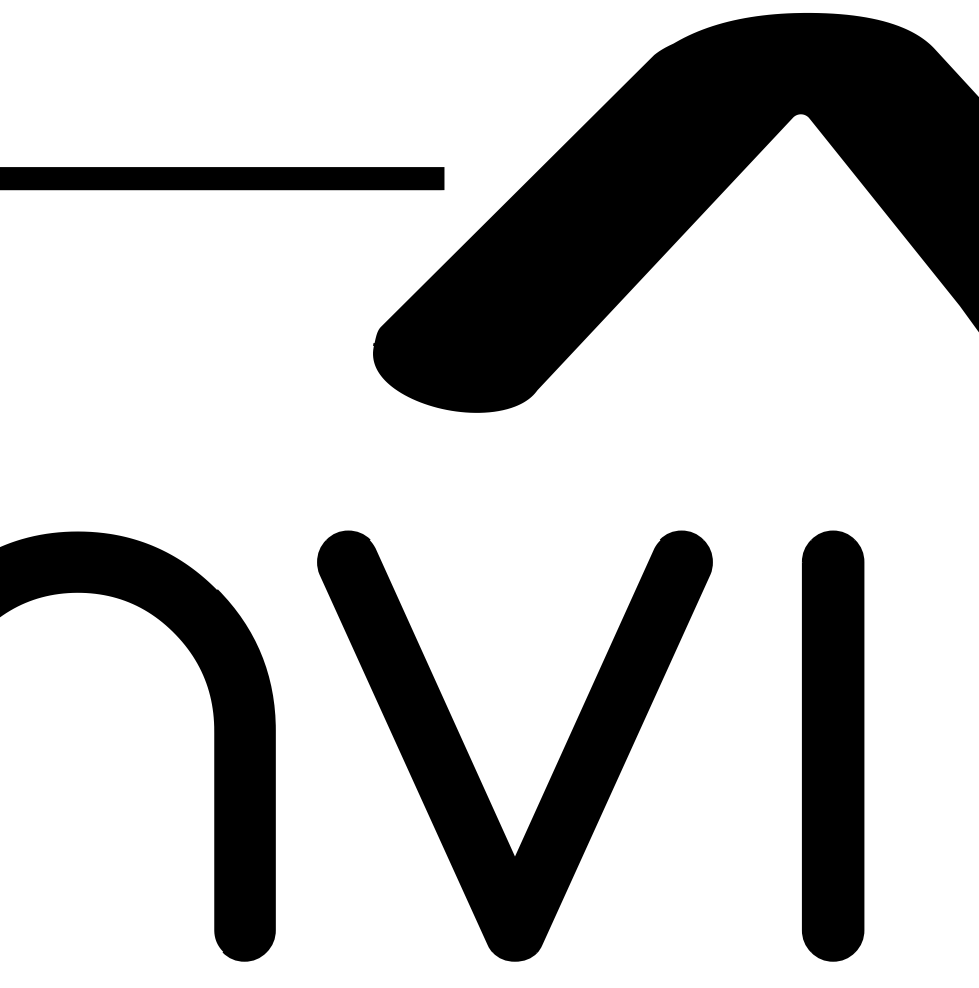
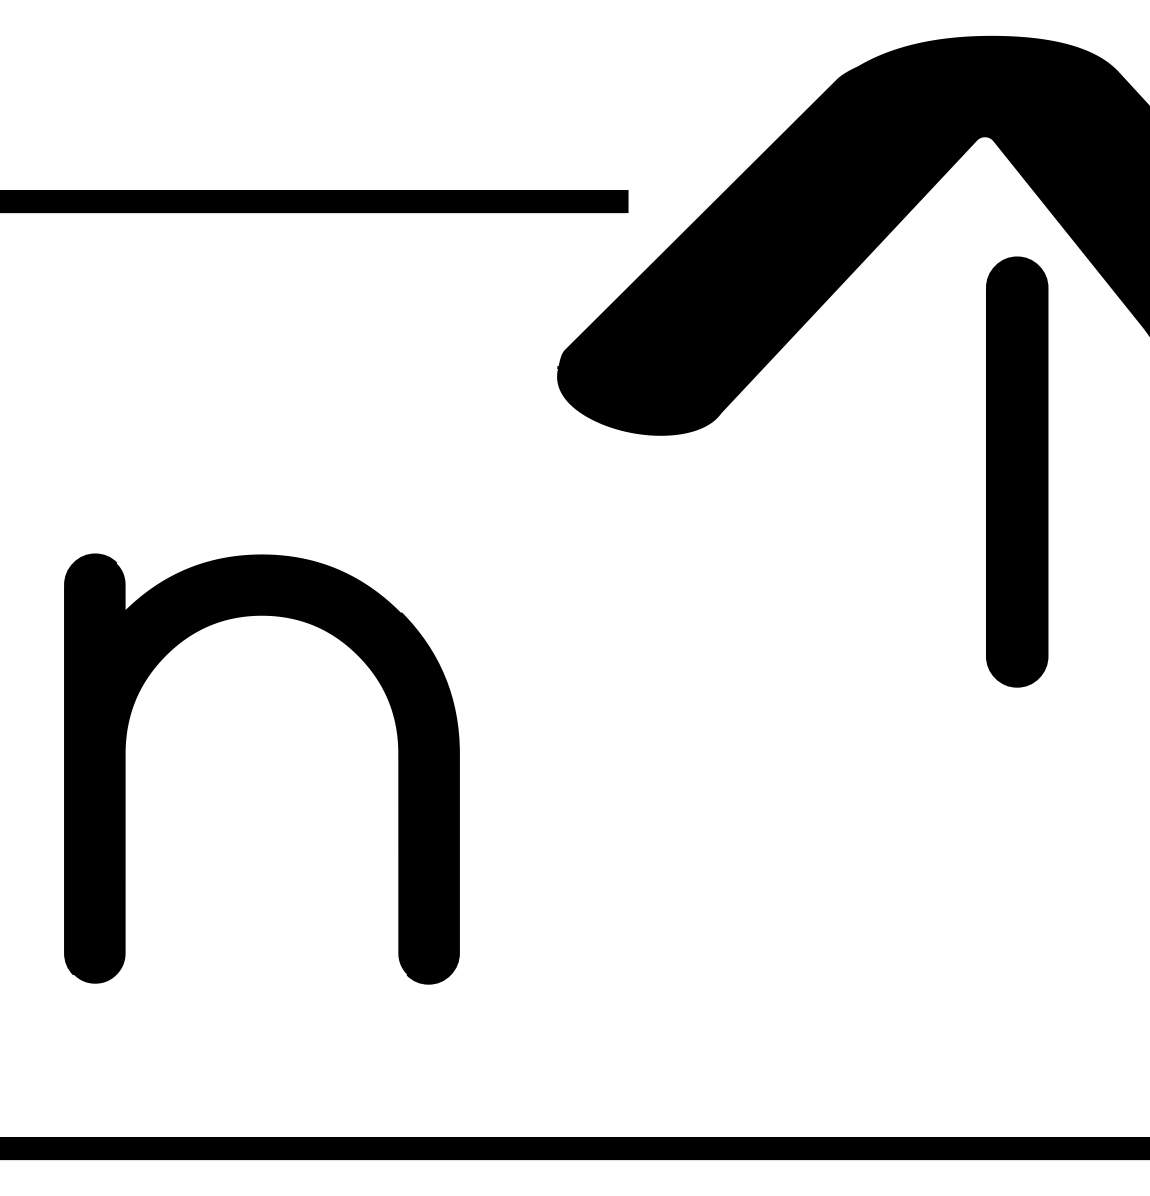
part: (833, 745) -> (1017, 471), moved
part: (472, 761) -> (656, 784), removed

